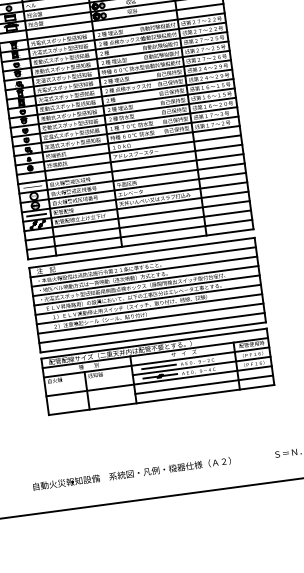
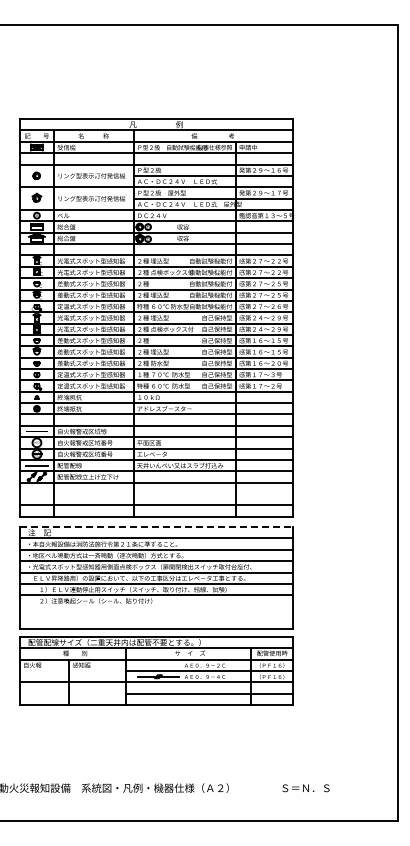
line: (137, 226) -> (155, 494), removed
line: (142, 253) -> (156, 527), solid -> dashed
line: (150, 318) -> (155, 606), removed
line: (151, 328) -> (155, 618), removed
line: (159, 367) -> (158, 665), removed

